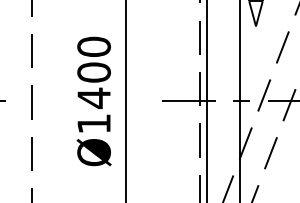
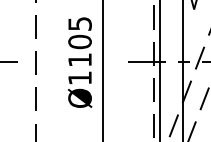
text: (93, 72) -> (79, 41), Ø1400 -> Ø1105

